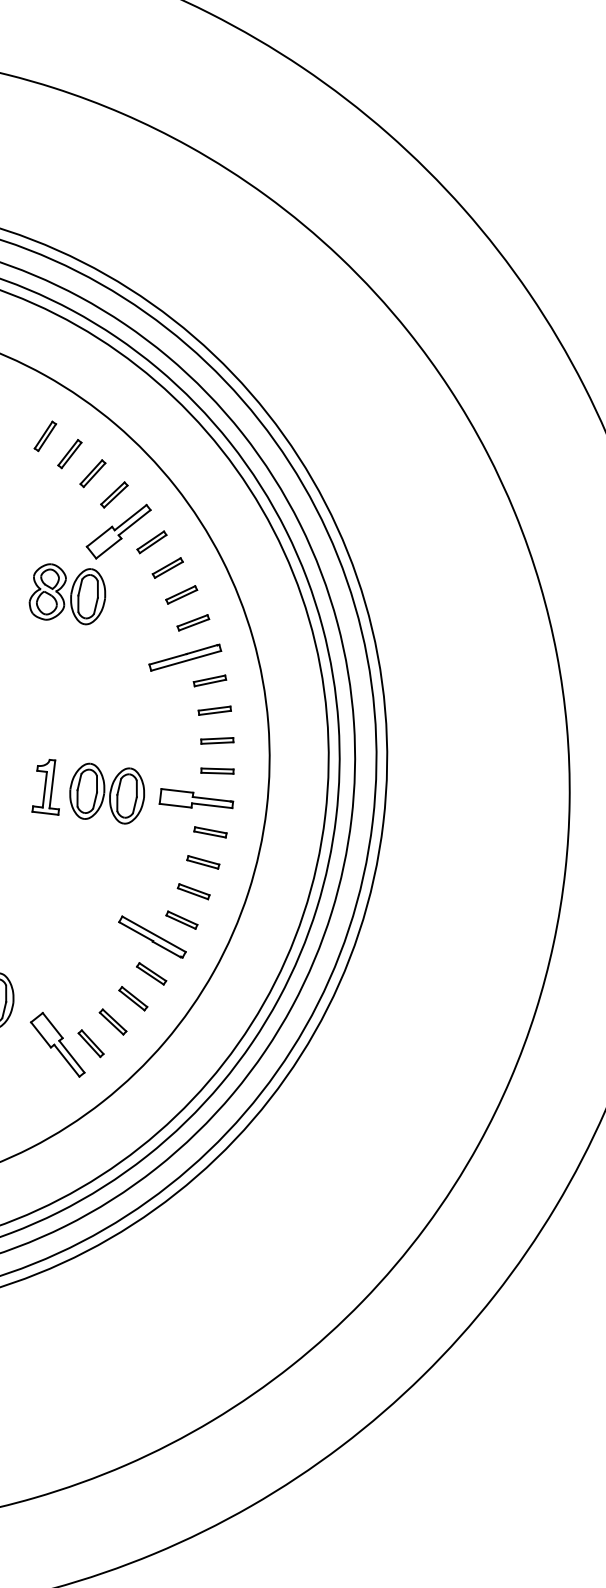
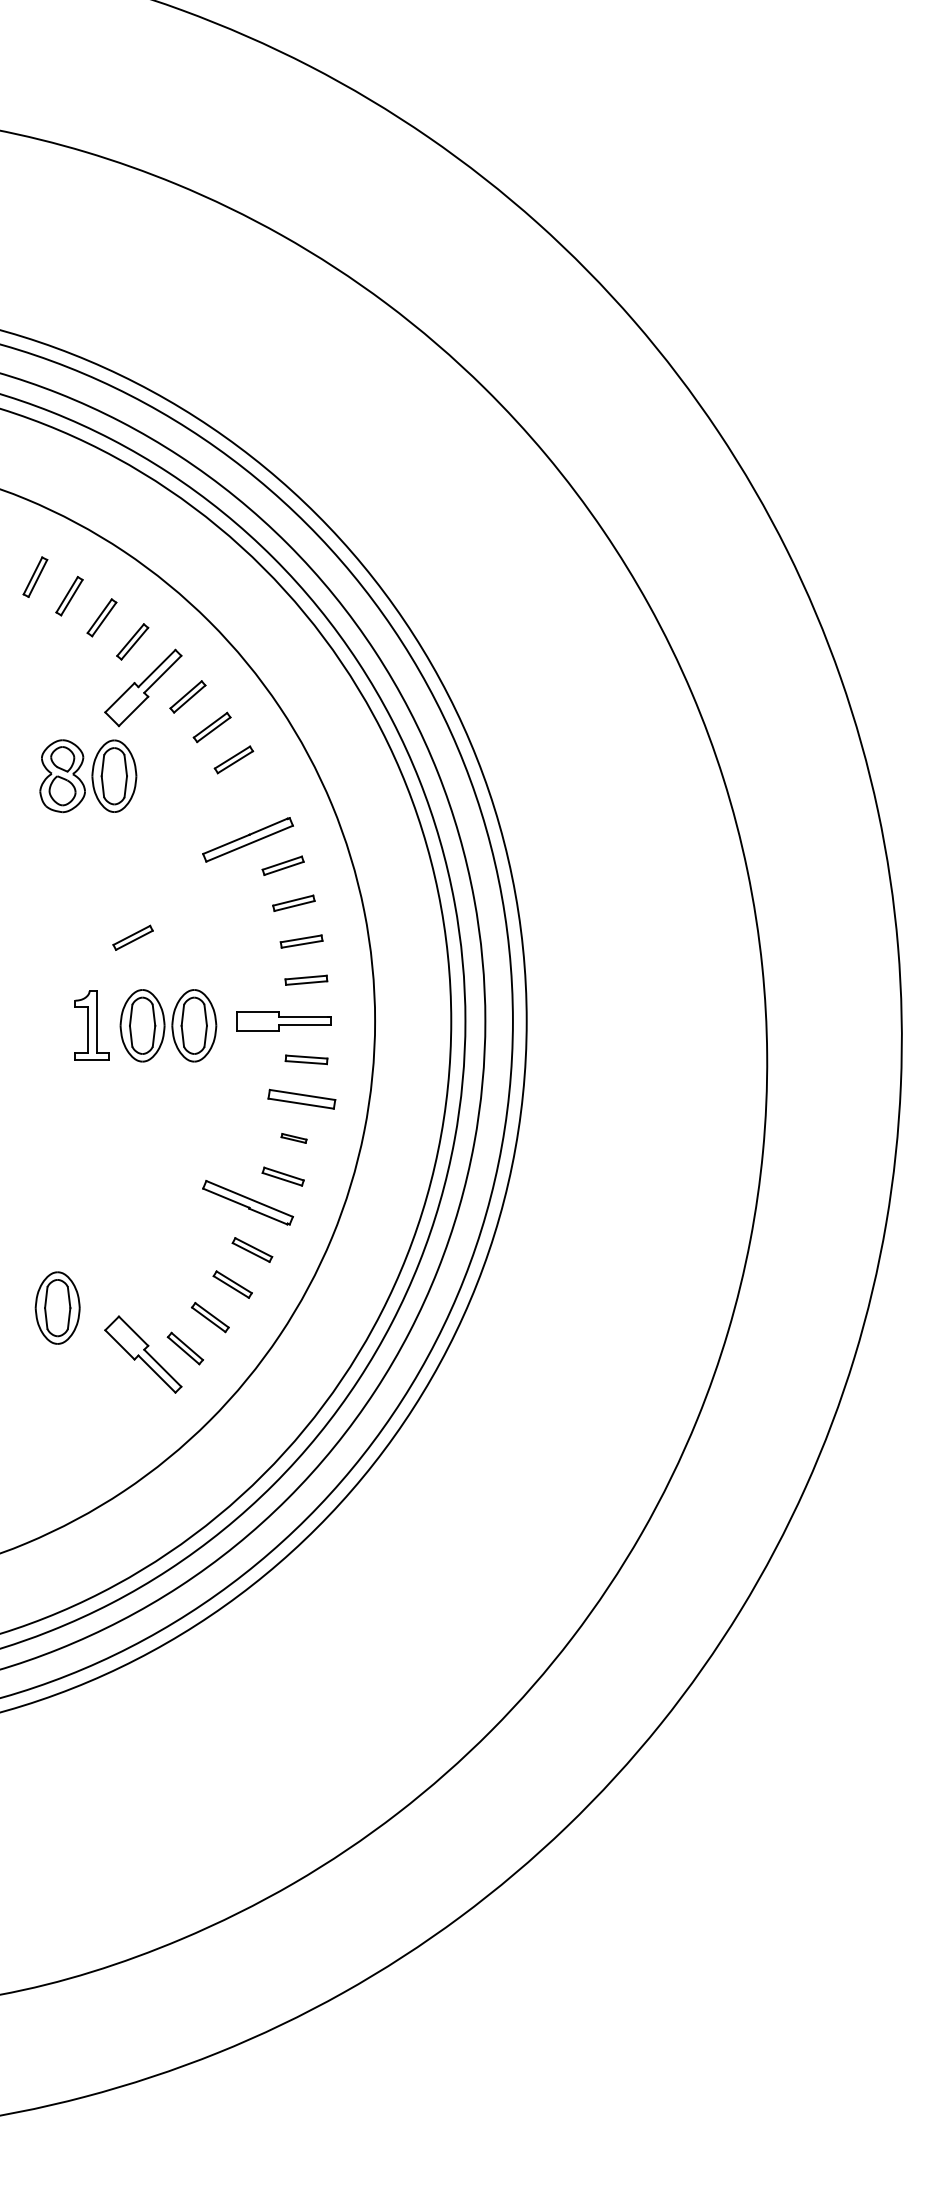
part: (192, 622) -> (132, 937), moved
part: (202, 862) -> (301, 1099), size x1.6
part: (193, 891) -> (293, 1138), size x0.6

